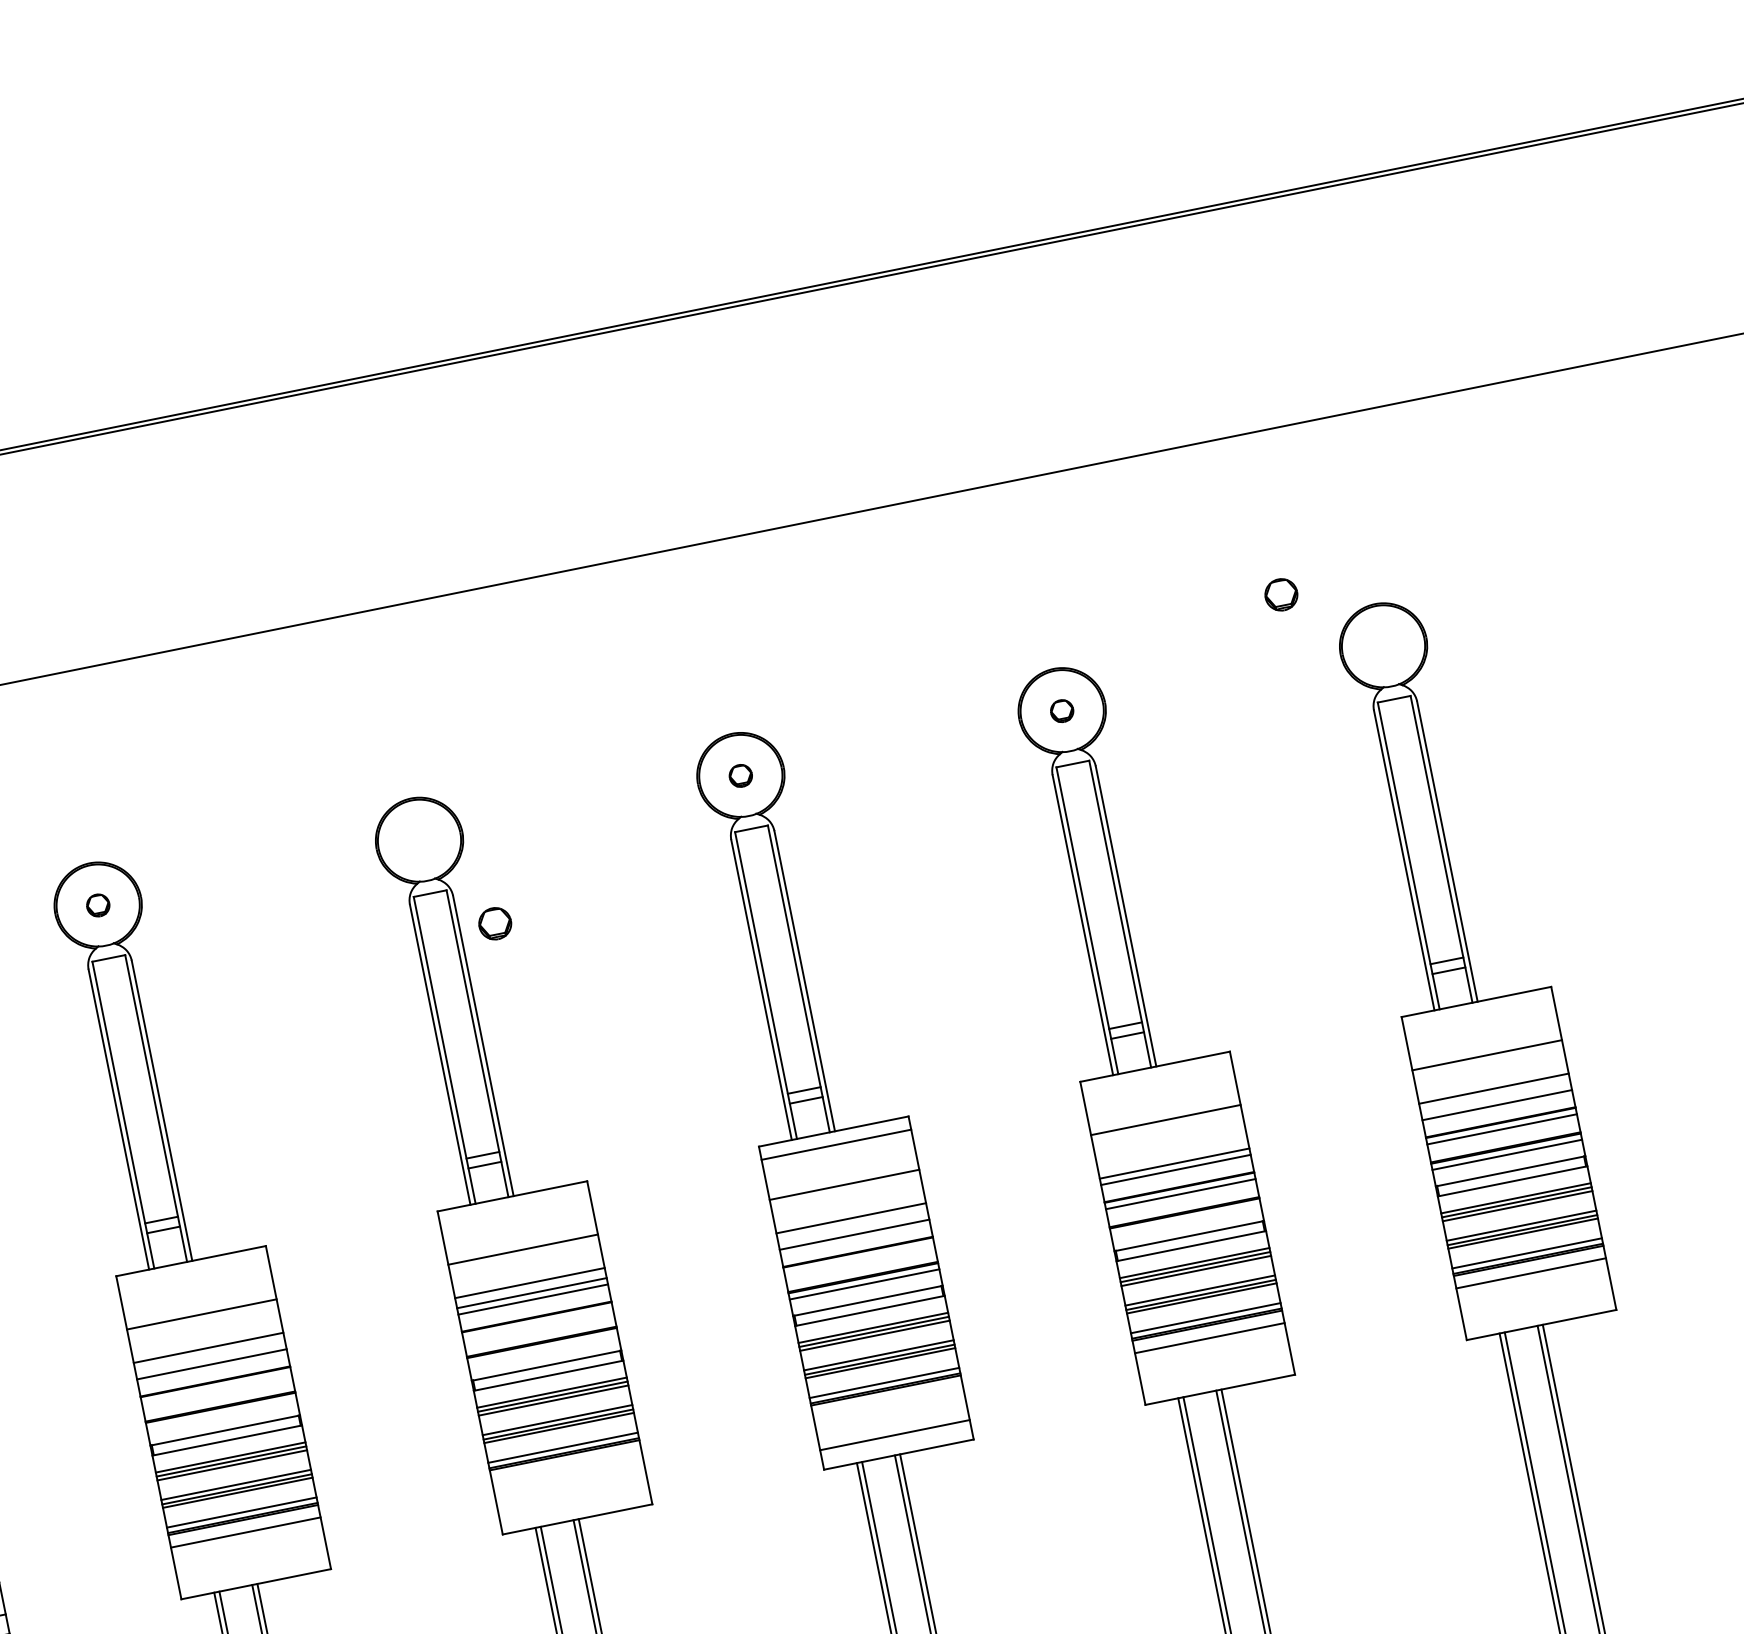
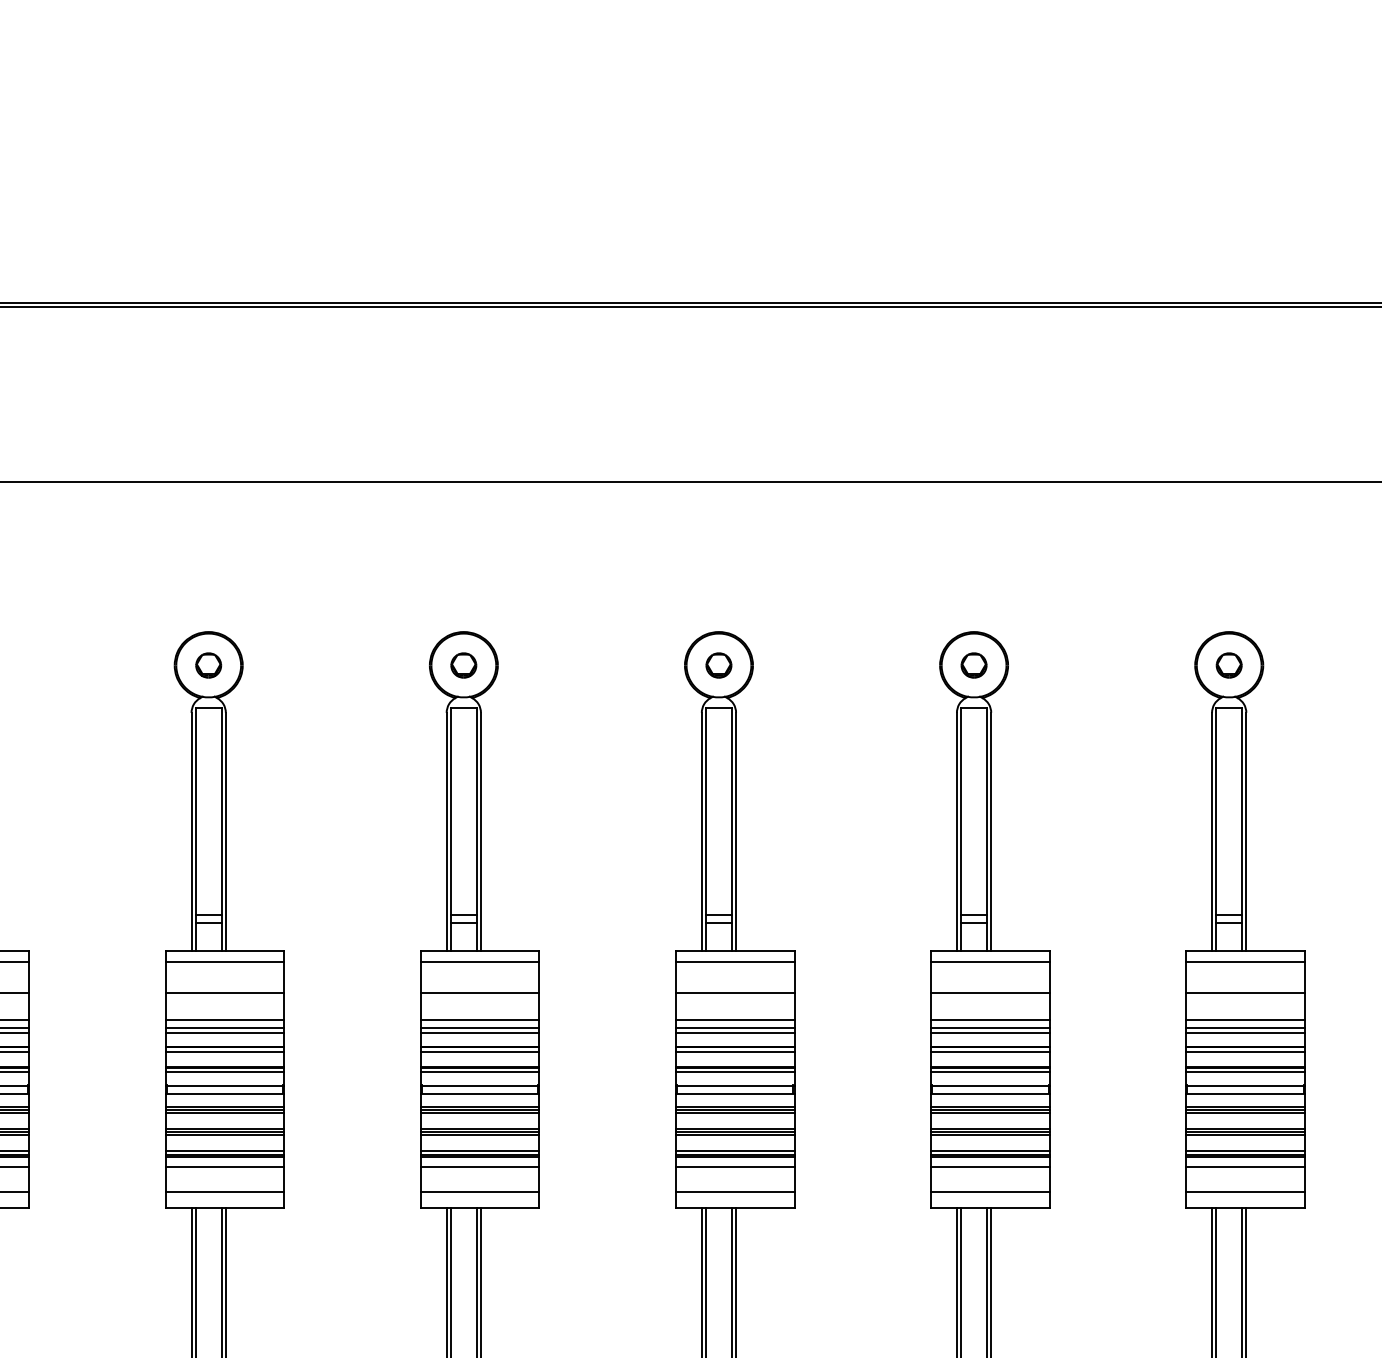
part: (1280, 594) -> (1228, 665), moved
part: (1061, 711) -> (973, 665), size x1.43
part: (740, 776) -> (718, 665), size x1.43
part: (97, 905) -> (208, 665), size x1.43
part: (494, 923) -> (463, 665), moved
line: (1477, 1015) -> (1244, 961), added
line: (1156, 1080) -> (989, 961), added
line: (1494, 1098) -> (1244, 1027), added
line: (1171, 1153) -> (989, 1019), added
line: (514, 1209) -> (479, 961), added
line: (1184, 1219) -> (989, 1072), added
line: (852, 1227) -> (734, 1027), added
line: (858, 1259) -> (734, 1052), added
line: (193, 1274) -> (224, 961), added
line: (1536, 1306) -> (1244, 1192), added
line: (537, 1324) -> (479, 1052), added
line: (542, 1349) -> (479, 1072), added
line: (209, 1357) -> (224, 1027), added
line: (1215, 1370) -> (989, 1192), added
line: (216, 1388) -> (224, 1052), added
line: (887, 1402) -> (734, 1166), added
line: (221, 1414) -> (224, 1072), added
line: (566, 1467) -> (479, 1166), added
line: (573, 1500) -> (479, 1192), added
line: (251, 1565) -> (224, 1192), added

